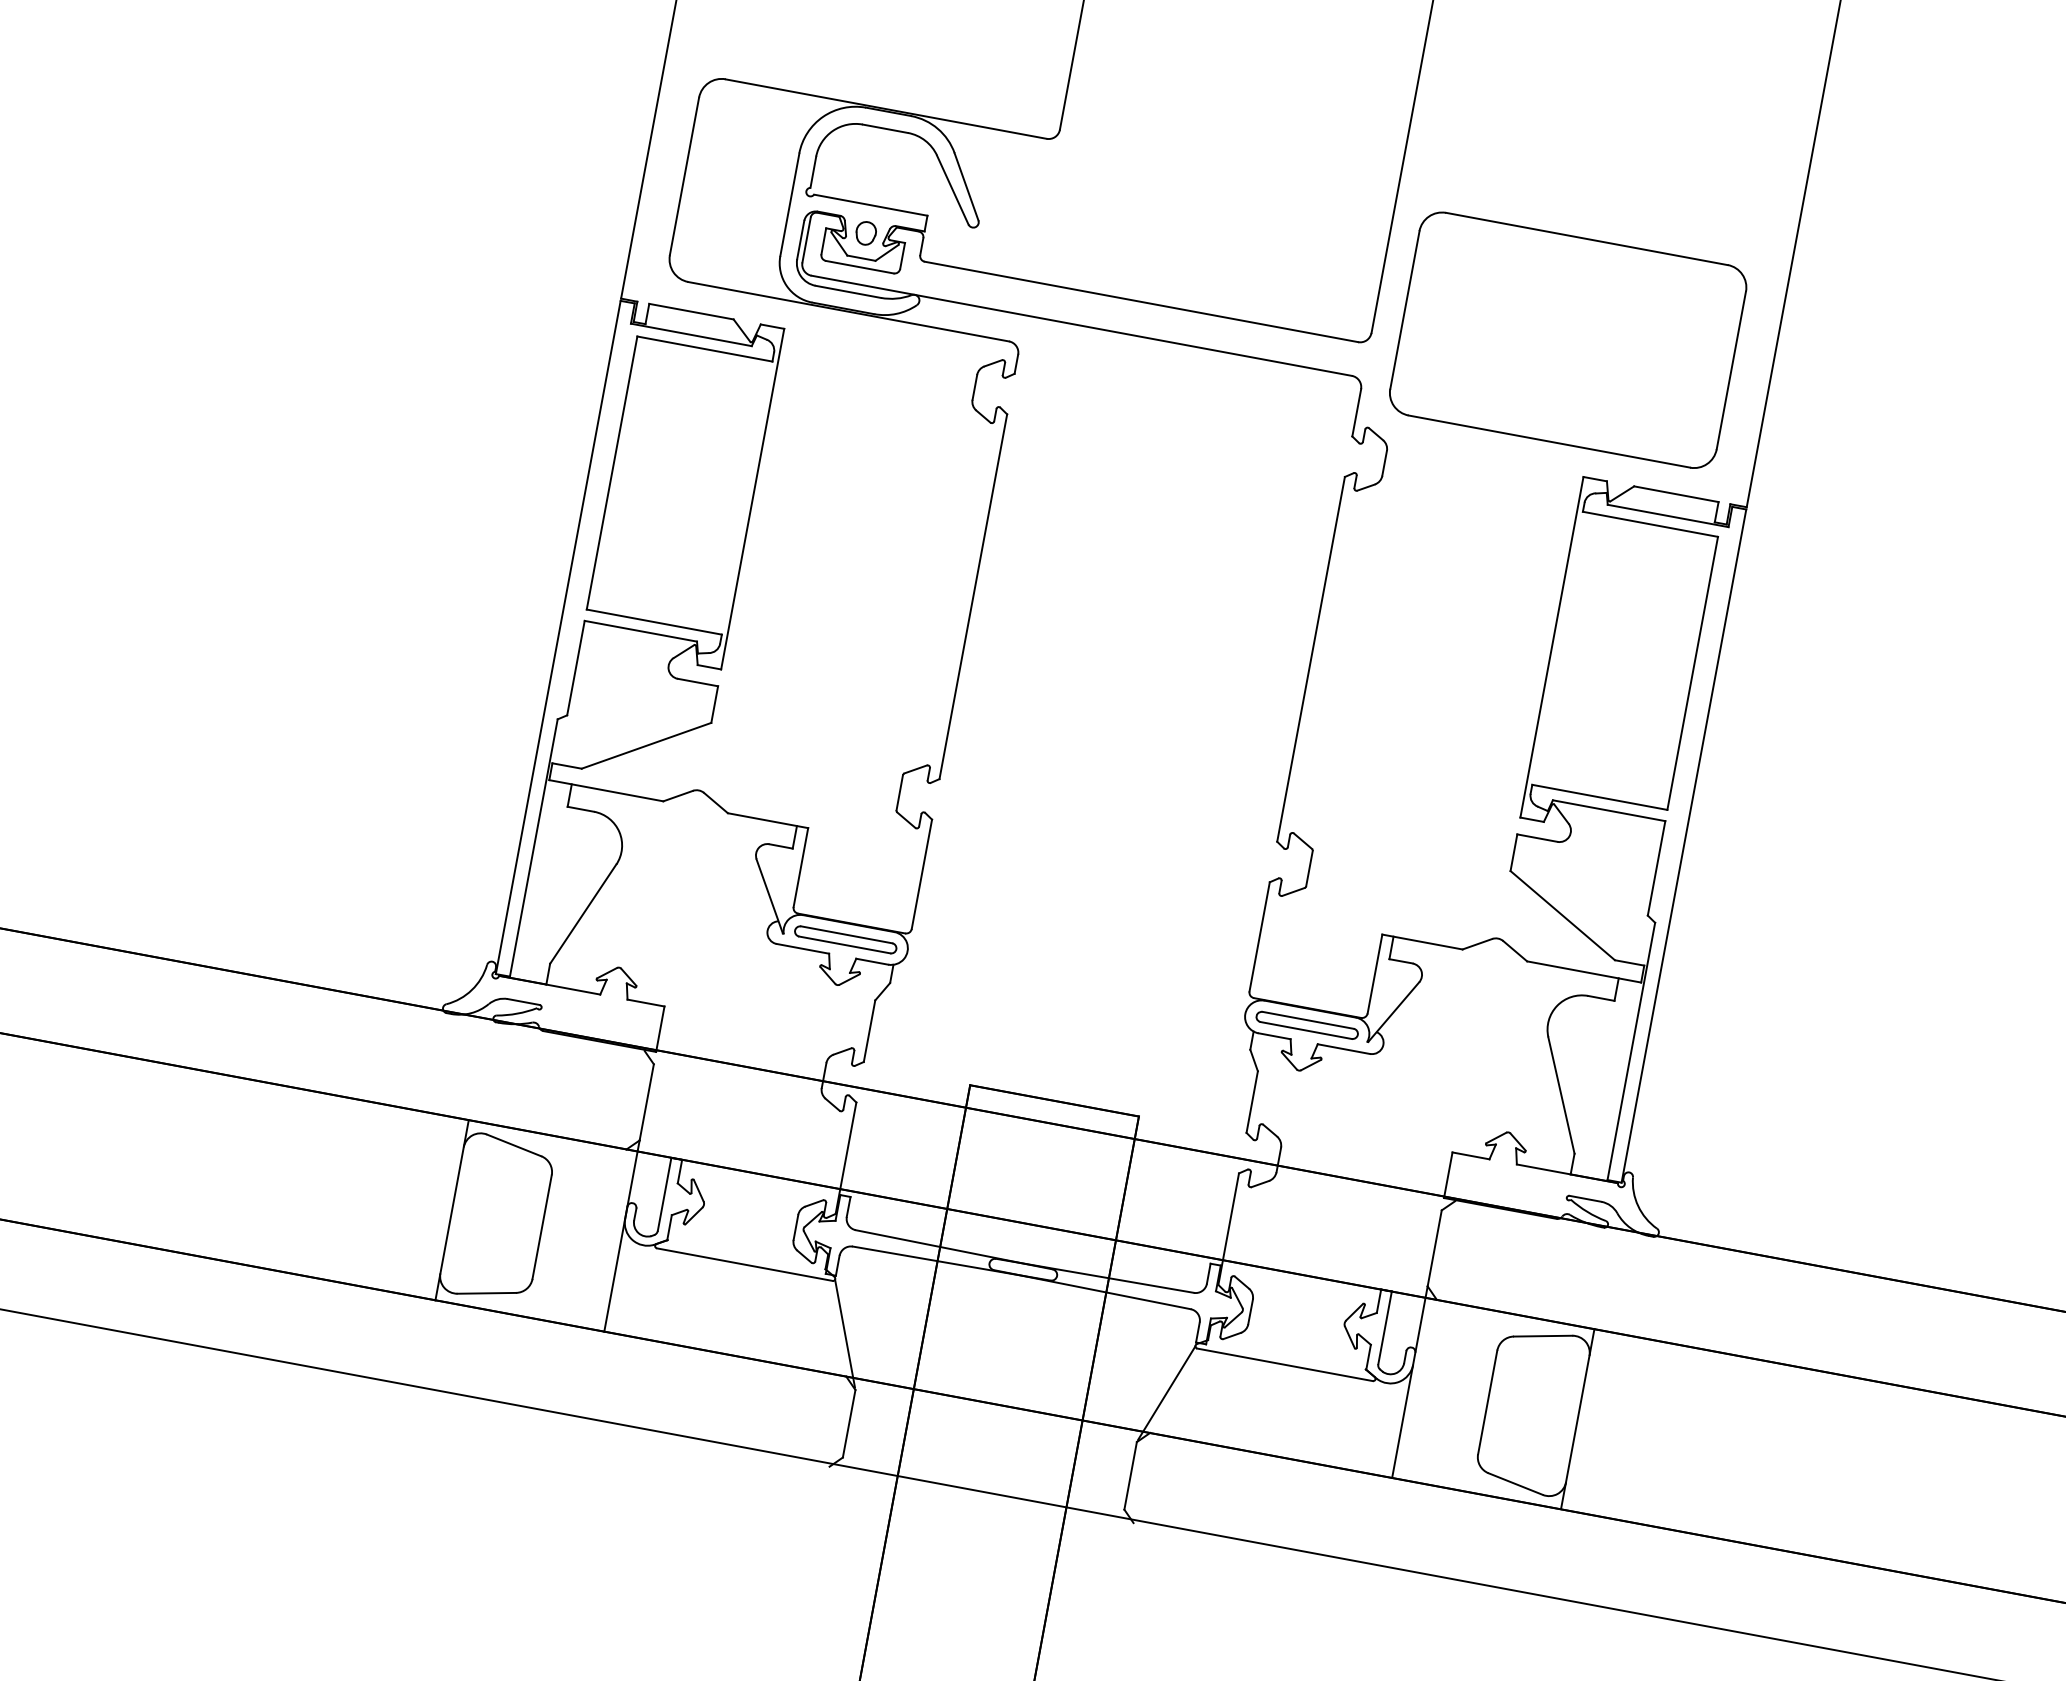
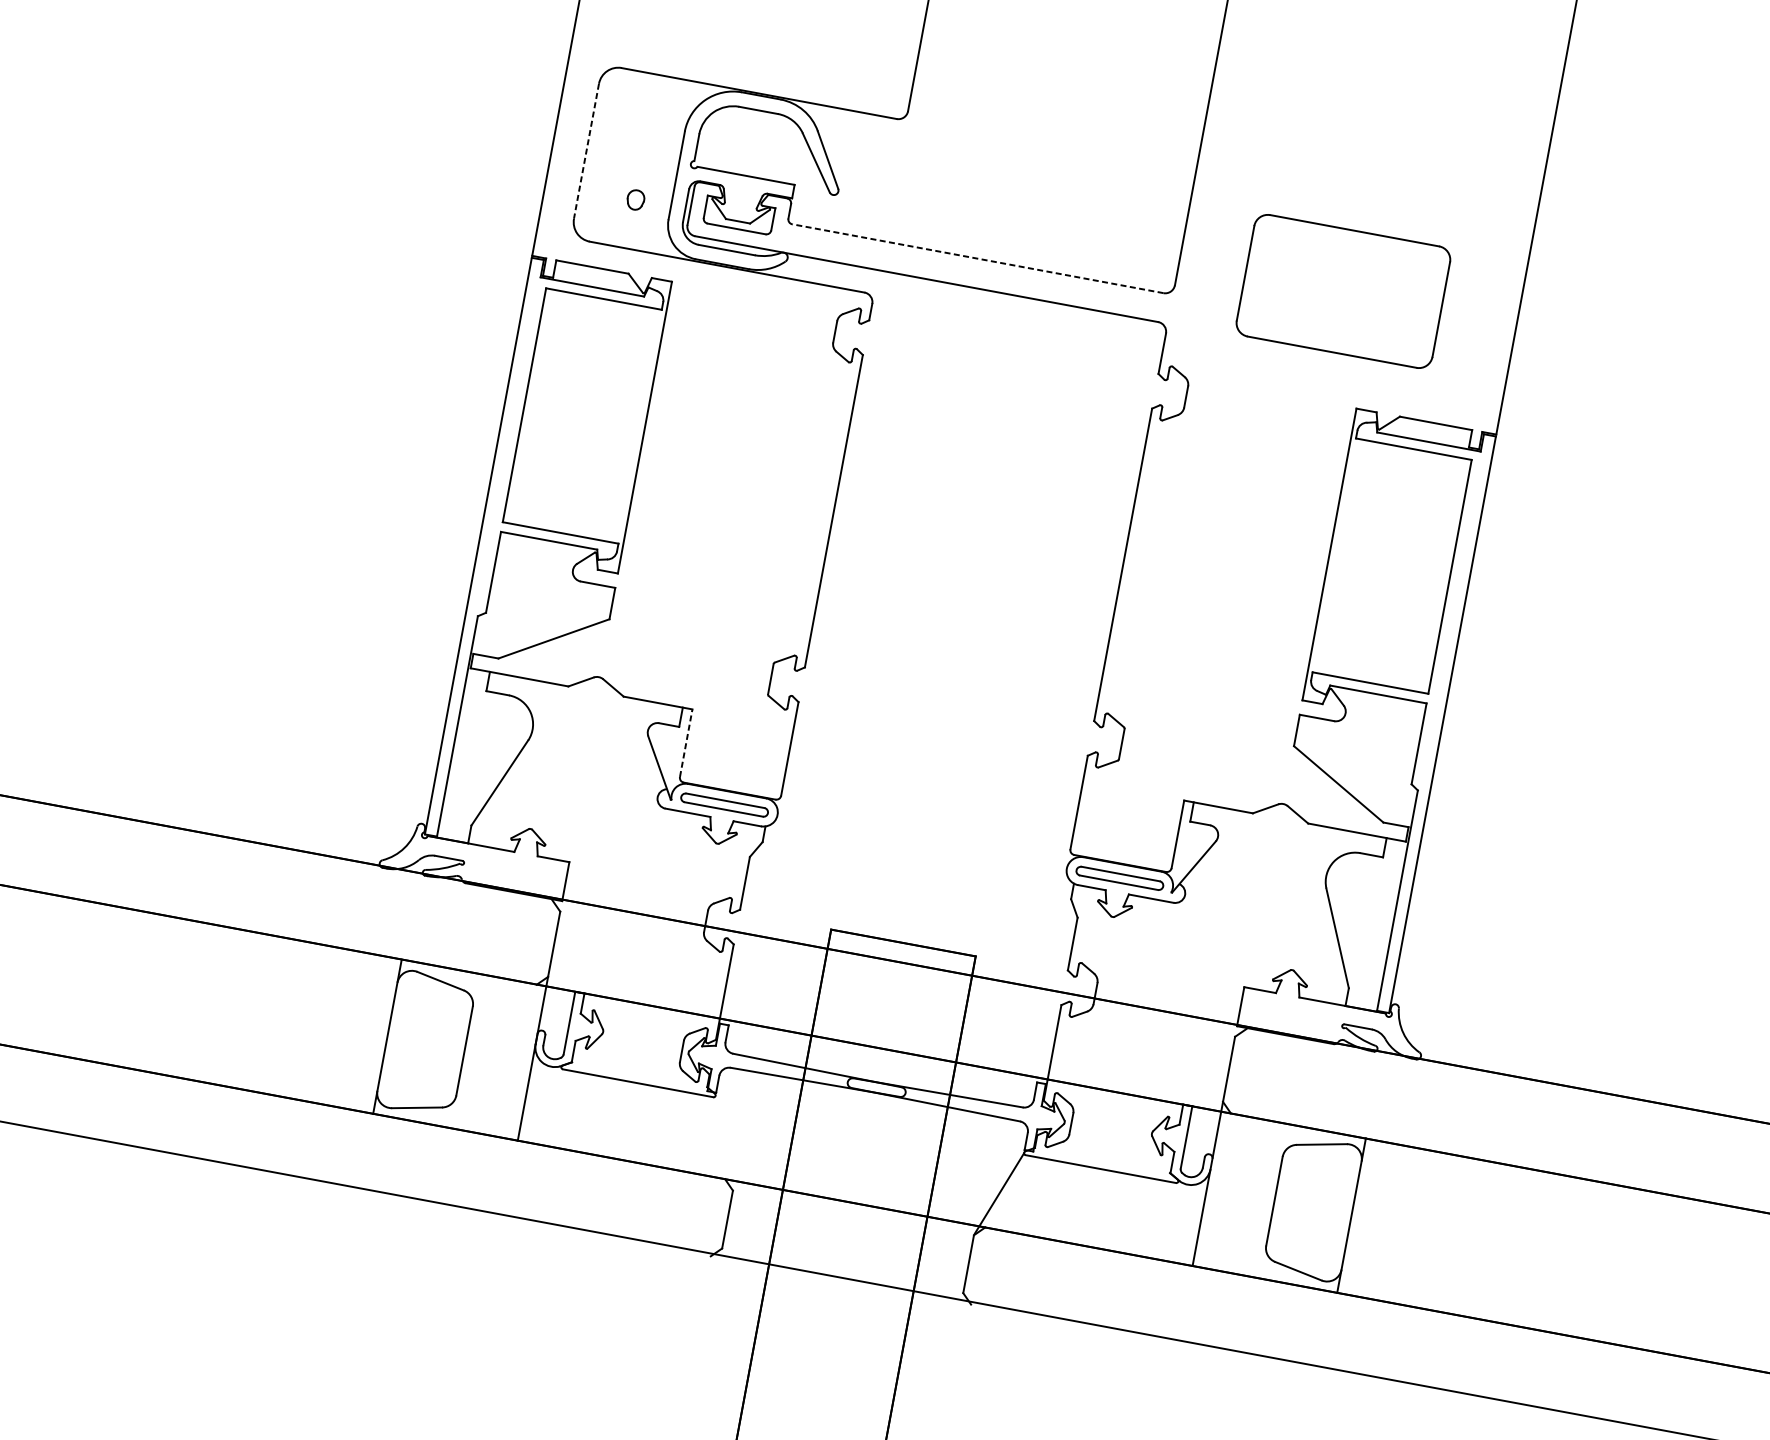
line: (684, 176) -> (586, 151), solid -> dashed
part: (865, 233) -> (635, 200), moved
line: (1141, 301) -> (977, 258), solid -> dashed
part: (1568, 339) -> (1343, 290), size x0.7
line: (801, 867) -> (686, 743), solid -> dashed
line: (845, 1333) -> (724, 1142), removed

